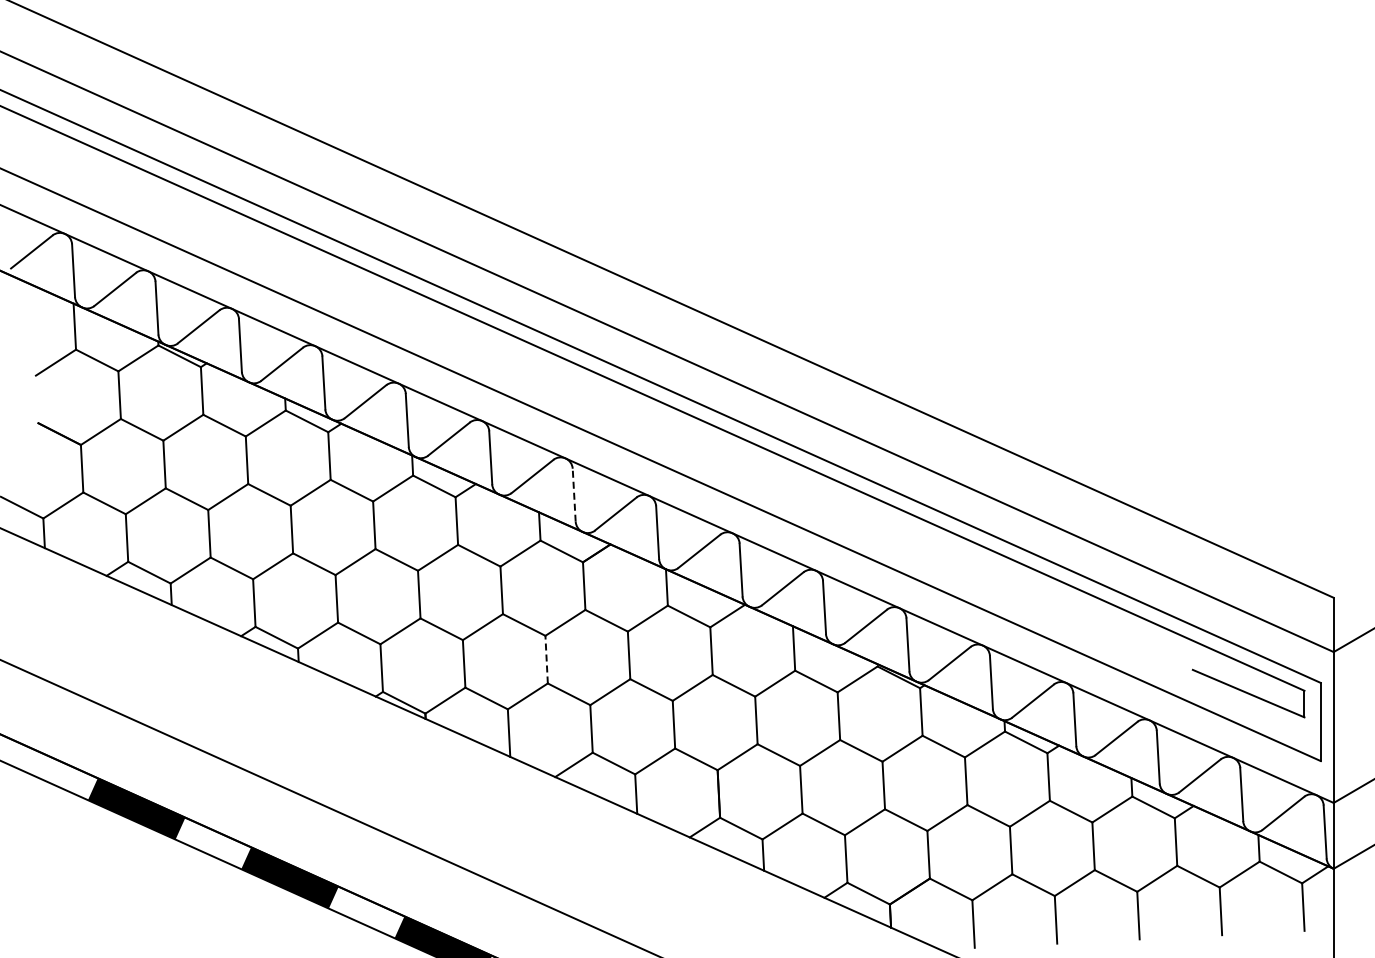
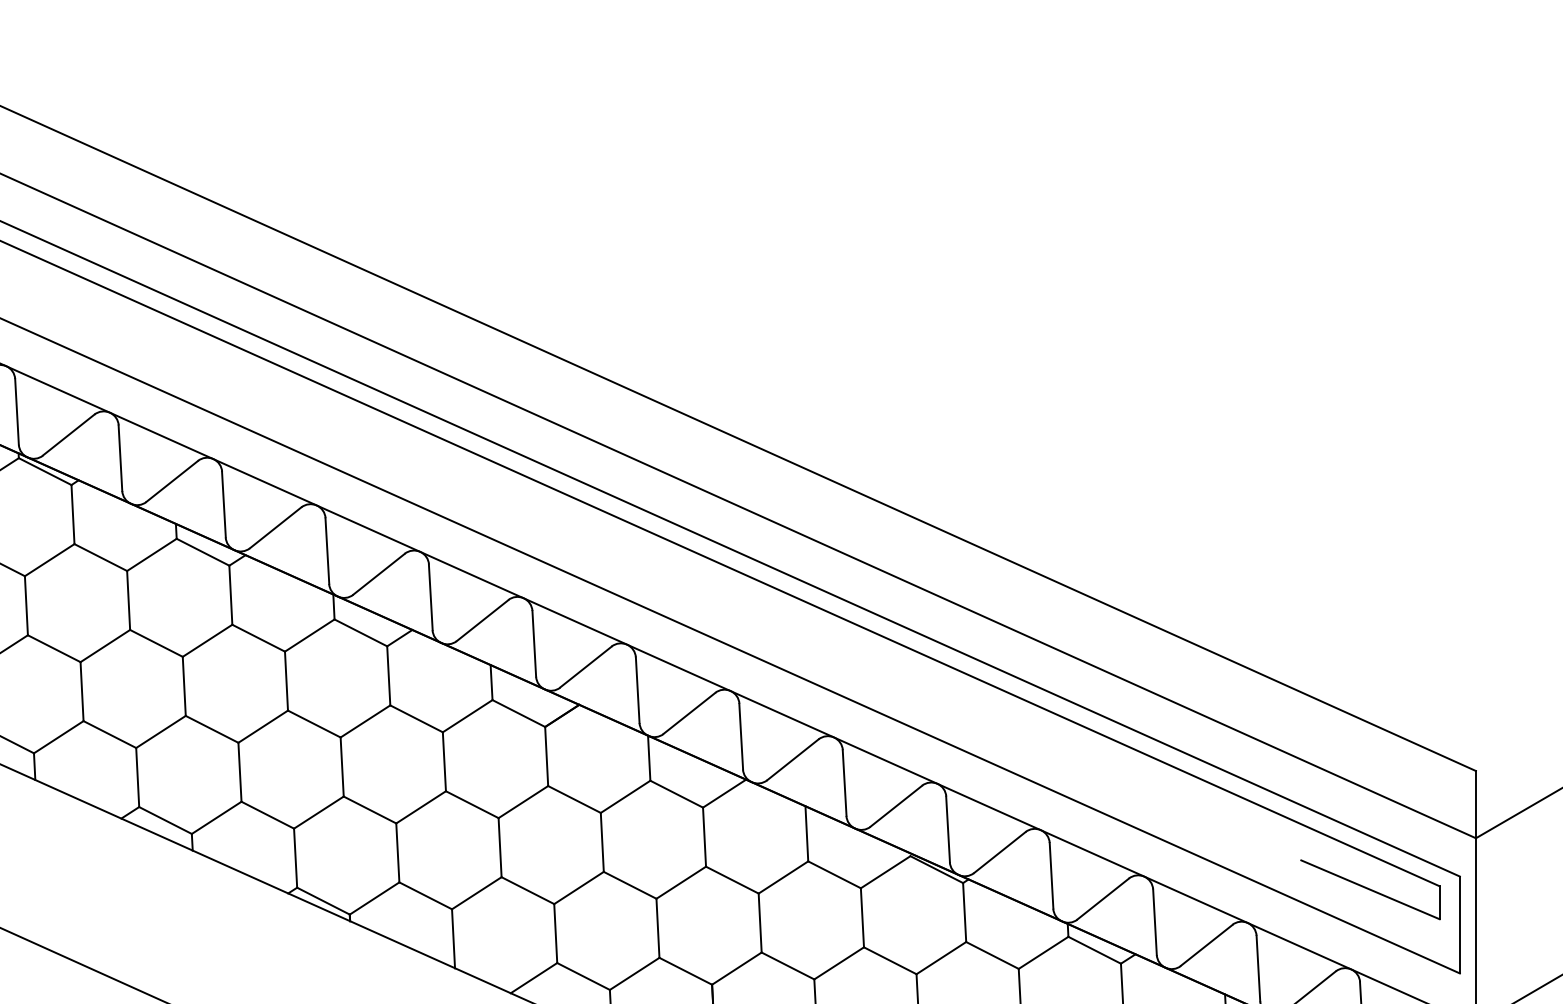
line: (574, 494) -> (534, 642), dashed -> solid
line: (546, 659) -> (499, 847), dashed -> solid

